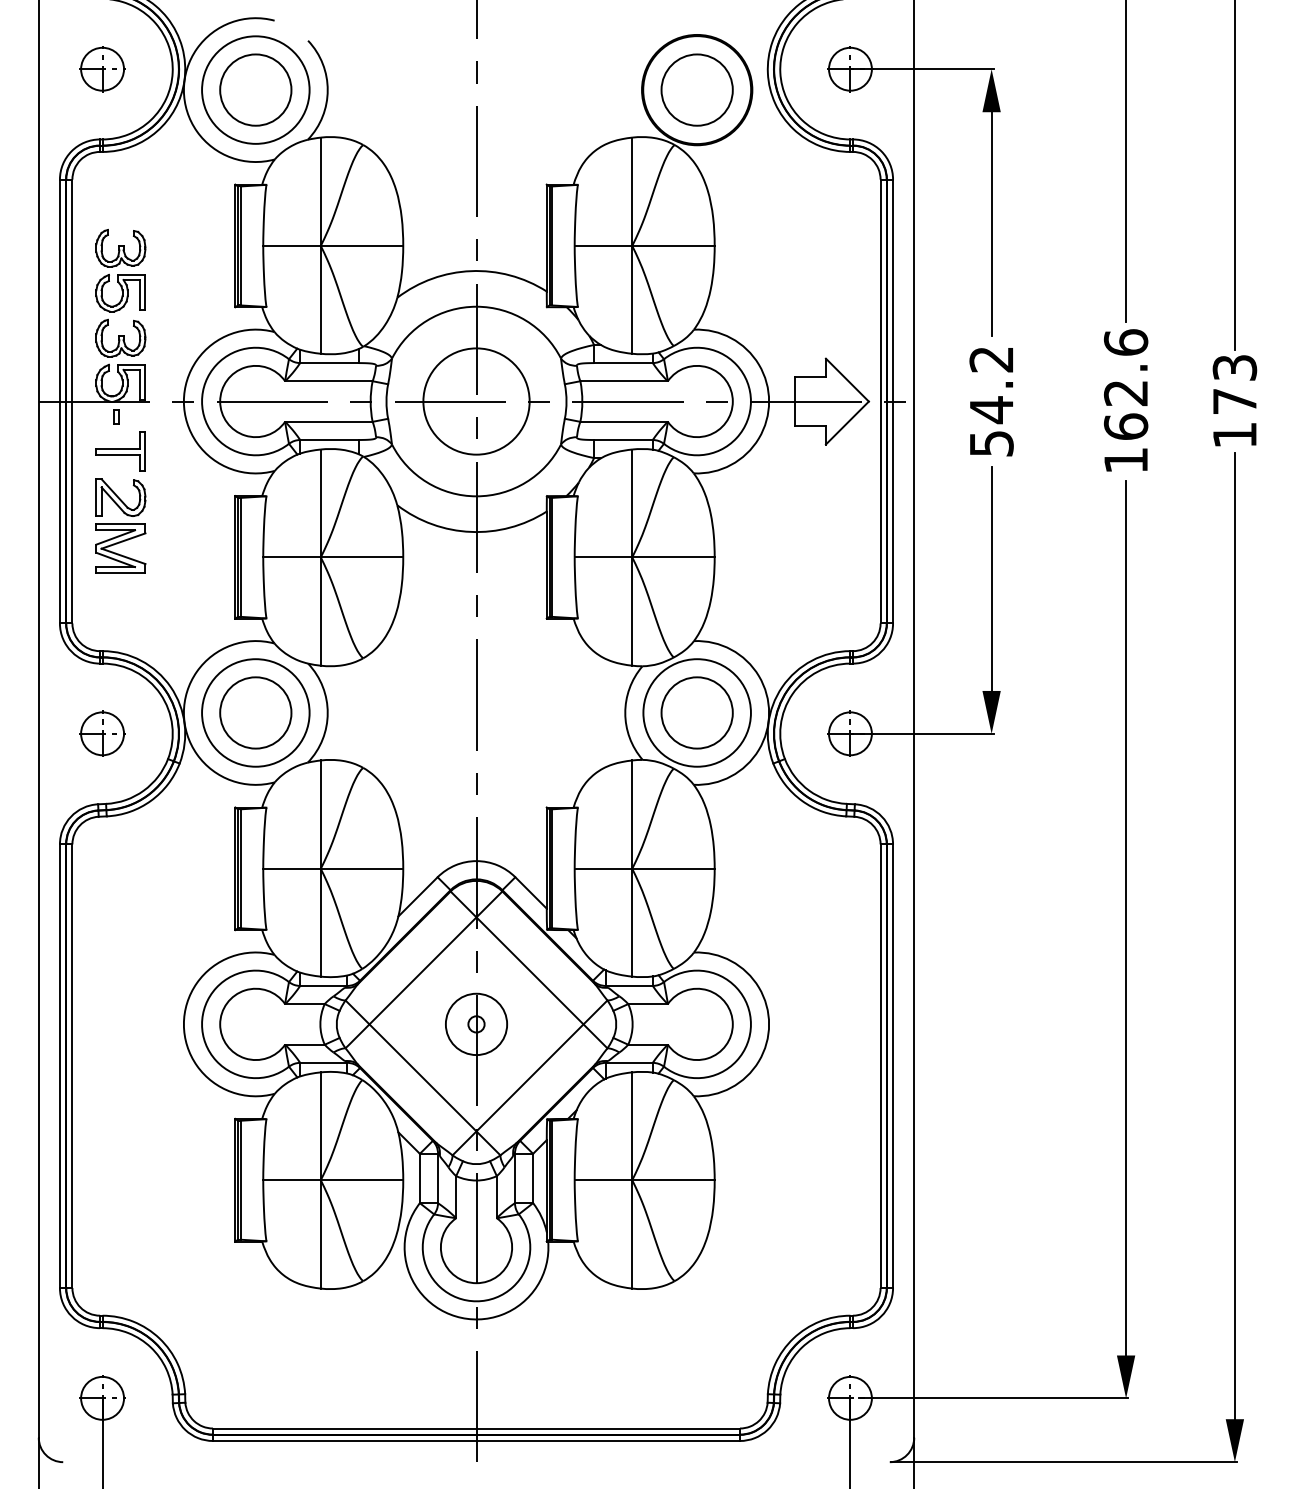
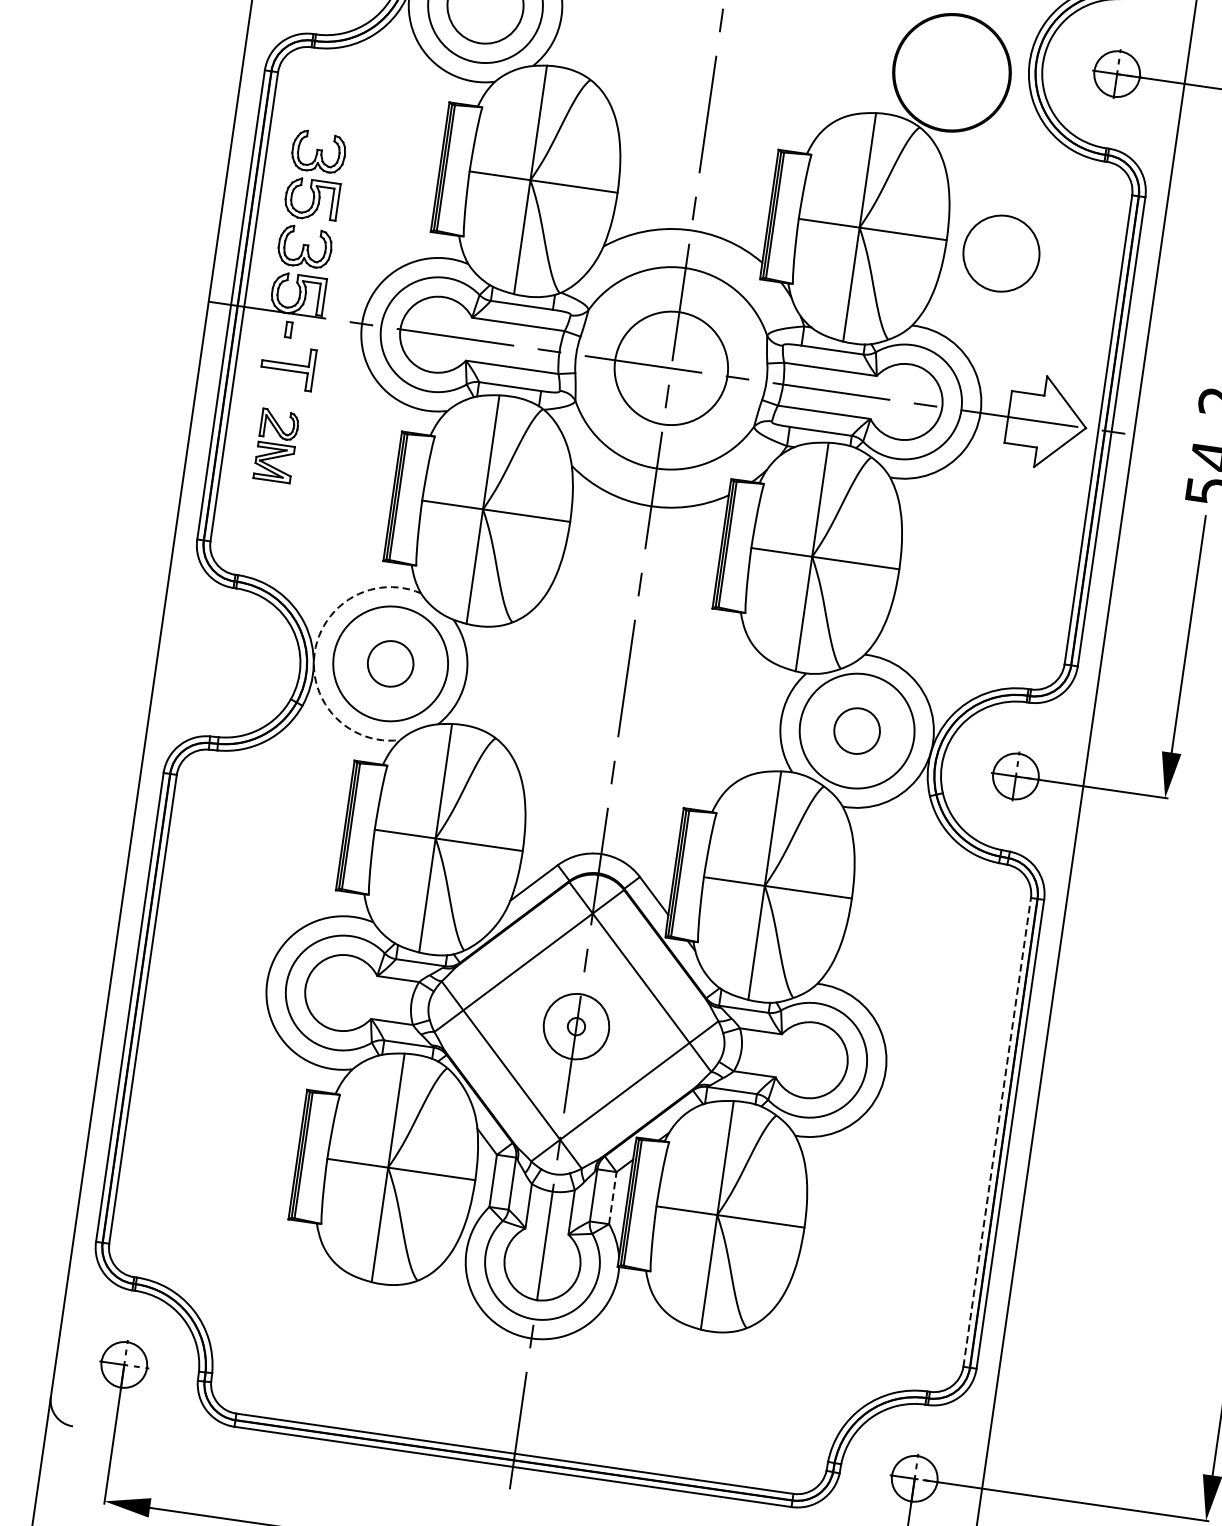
circle: (696, 89) -> (1000, 252), moved
part: (120, 525) -> (276, 445), size x0.7
circle: (255, 712) -> (390, 663), size x0.6
circle: (696, 712) -> (856, 730), size x0.6
arc: (183, 713) -> (314, 653), solid -> dashed
part: (102, 733) -> (225, 662), removed
line: (880, 1066) -> (997, 1132), solid -> dashed
line: (533, 1178) -> (613, 1198), solid -> dashed

